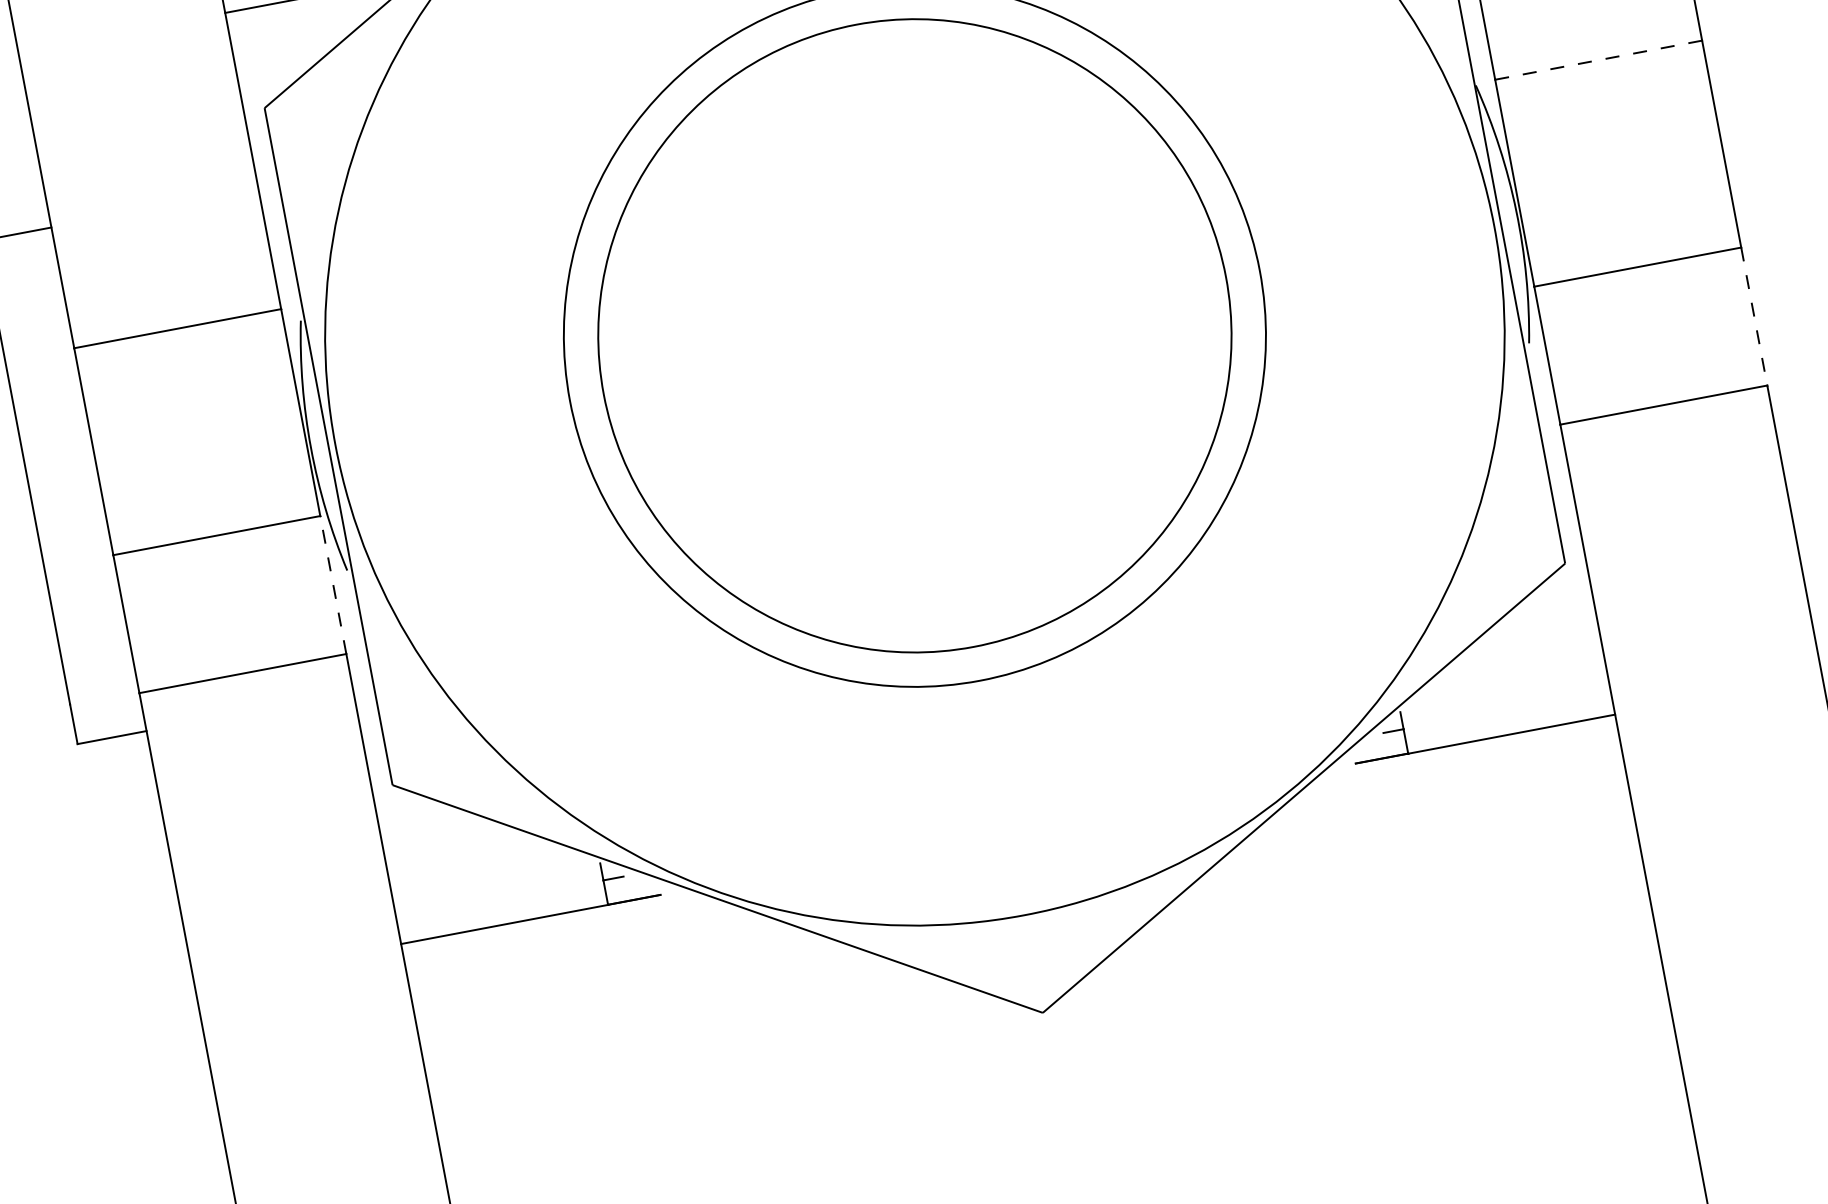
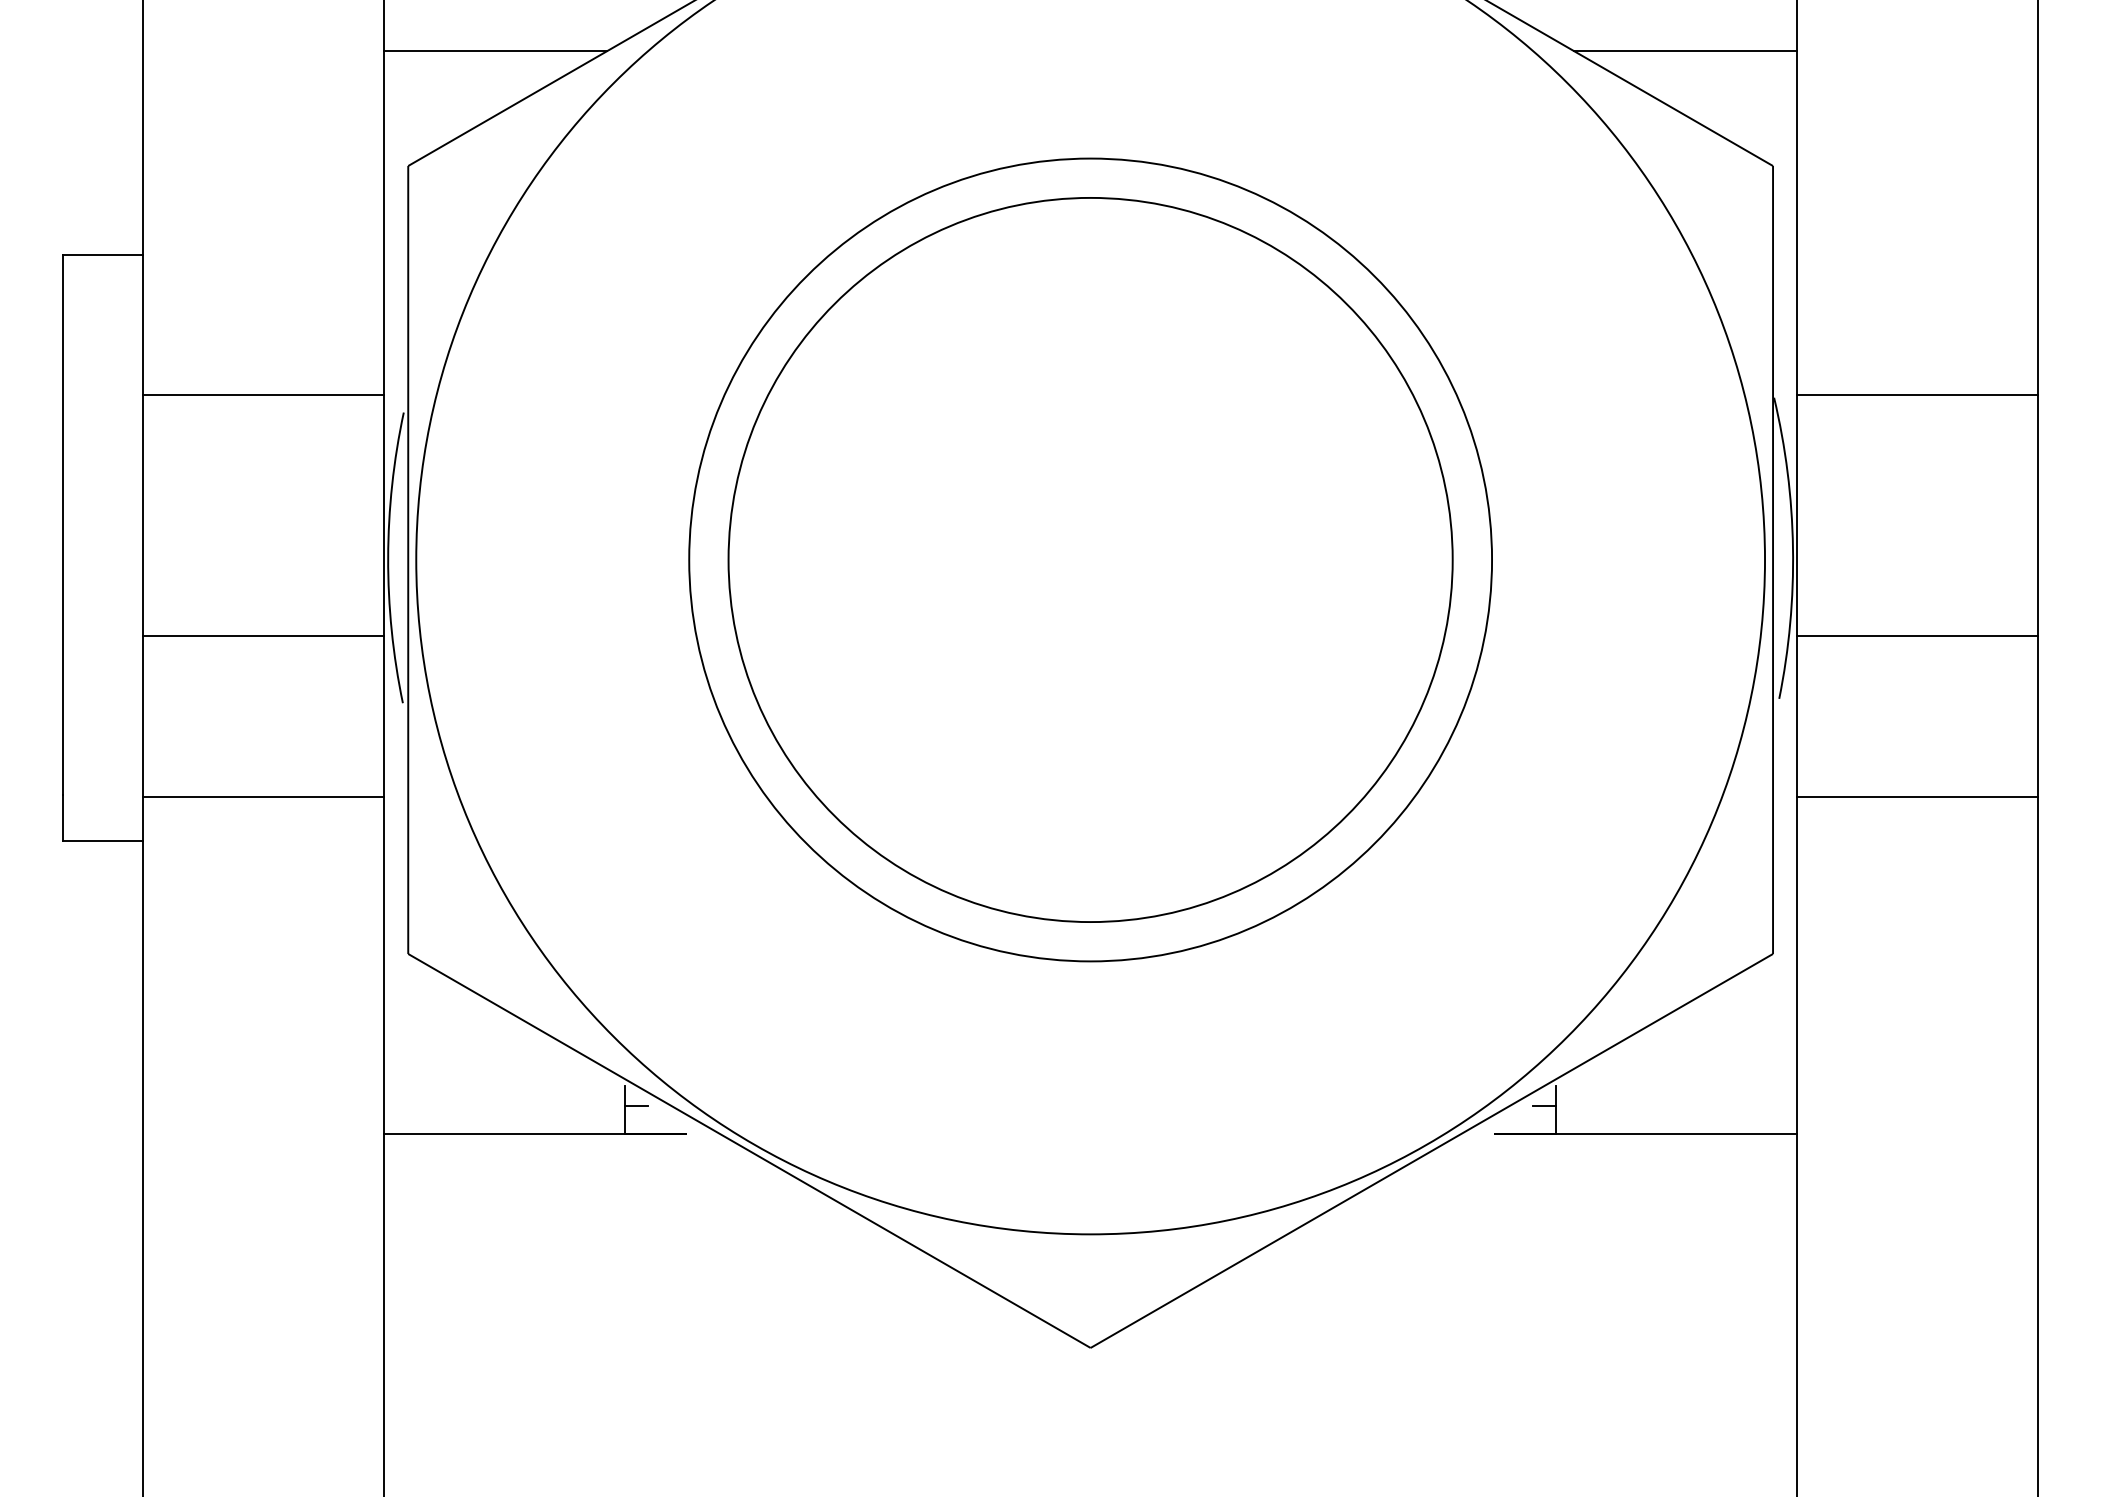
line: (1598, 60) -> (1917, 395), dashed -> solid
line: (1754, 317) -> (2037, 717), dashed -> solid
line: (333, 584) -> (384, 716), dashed -> solid

